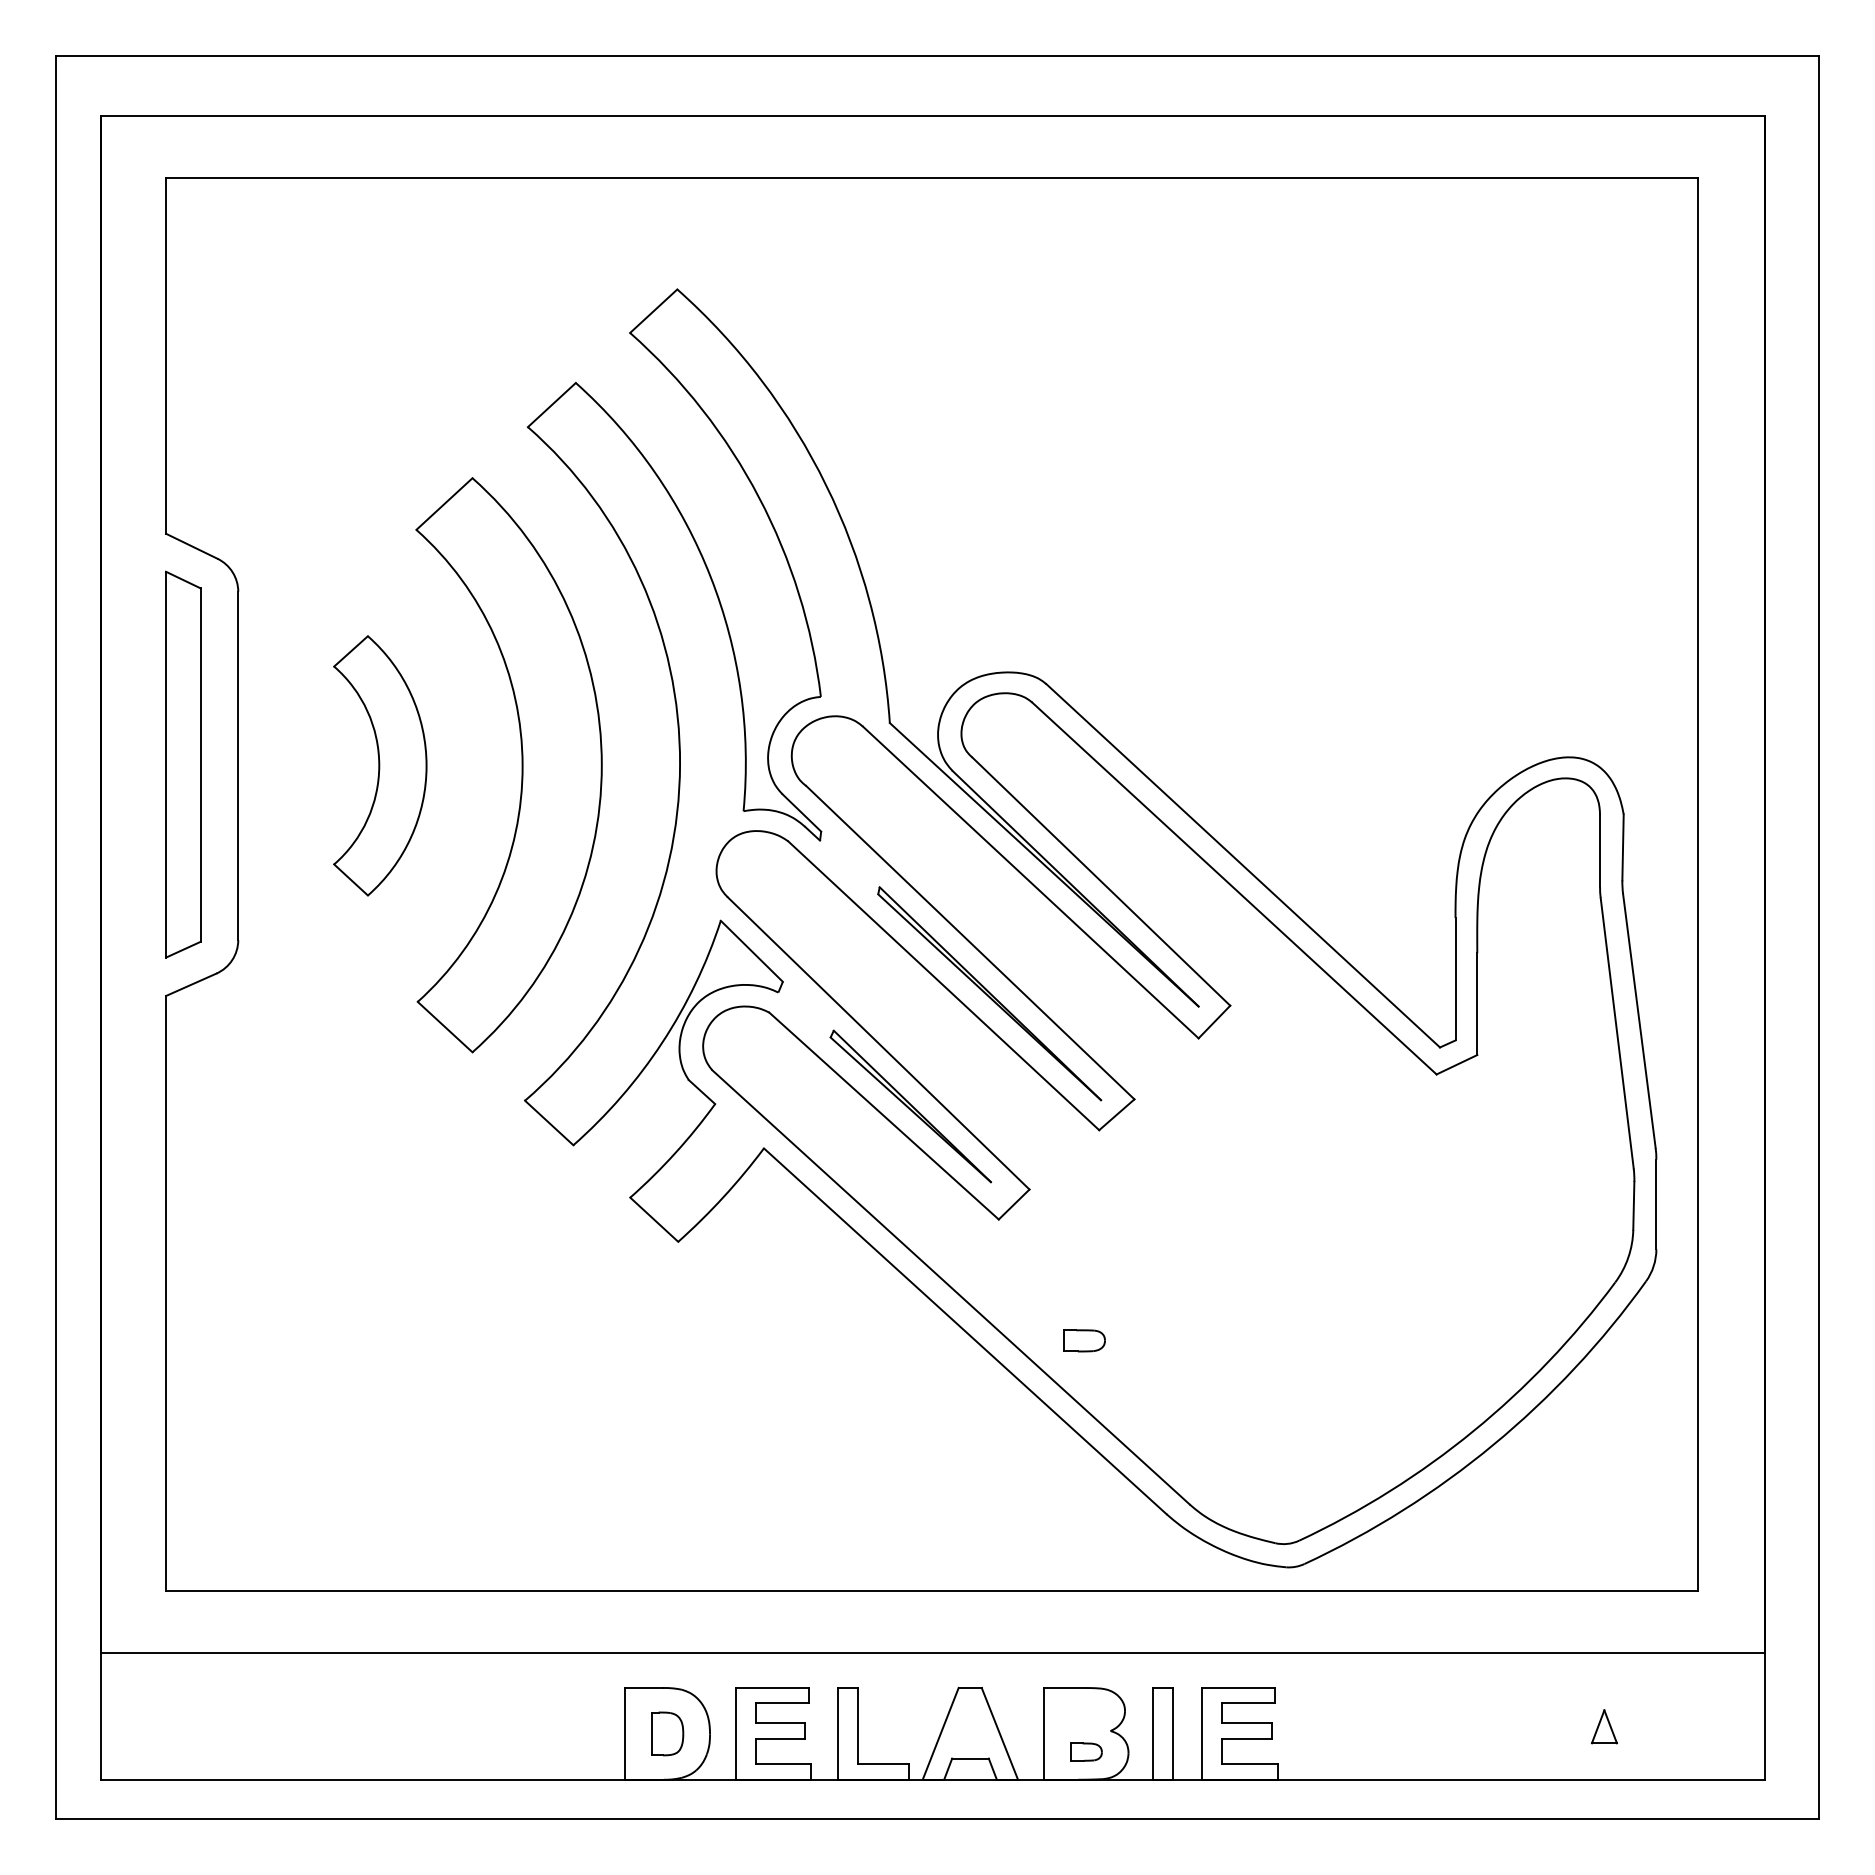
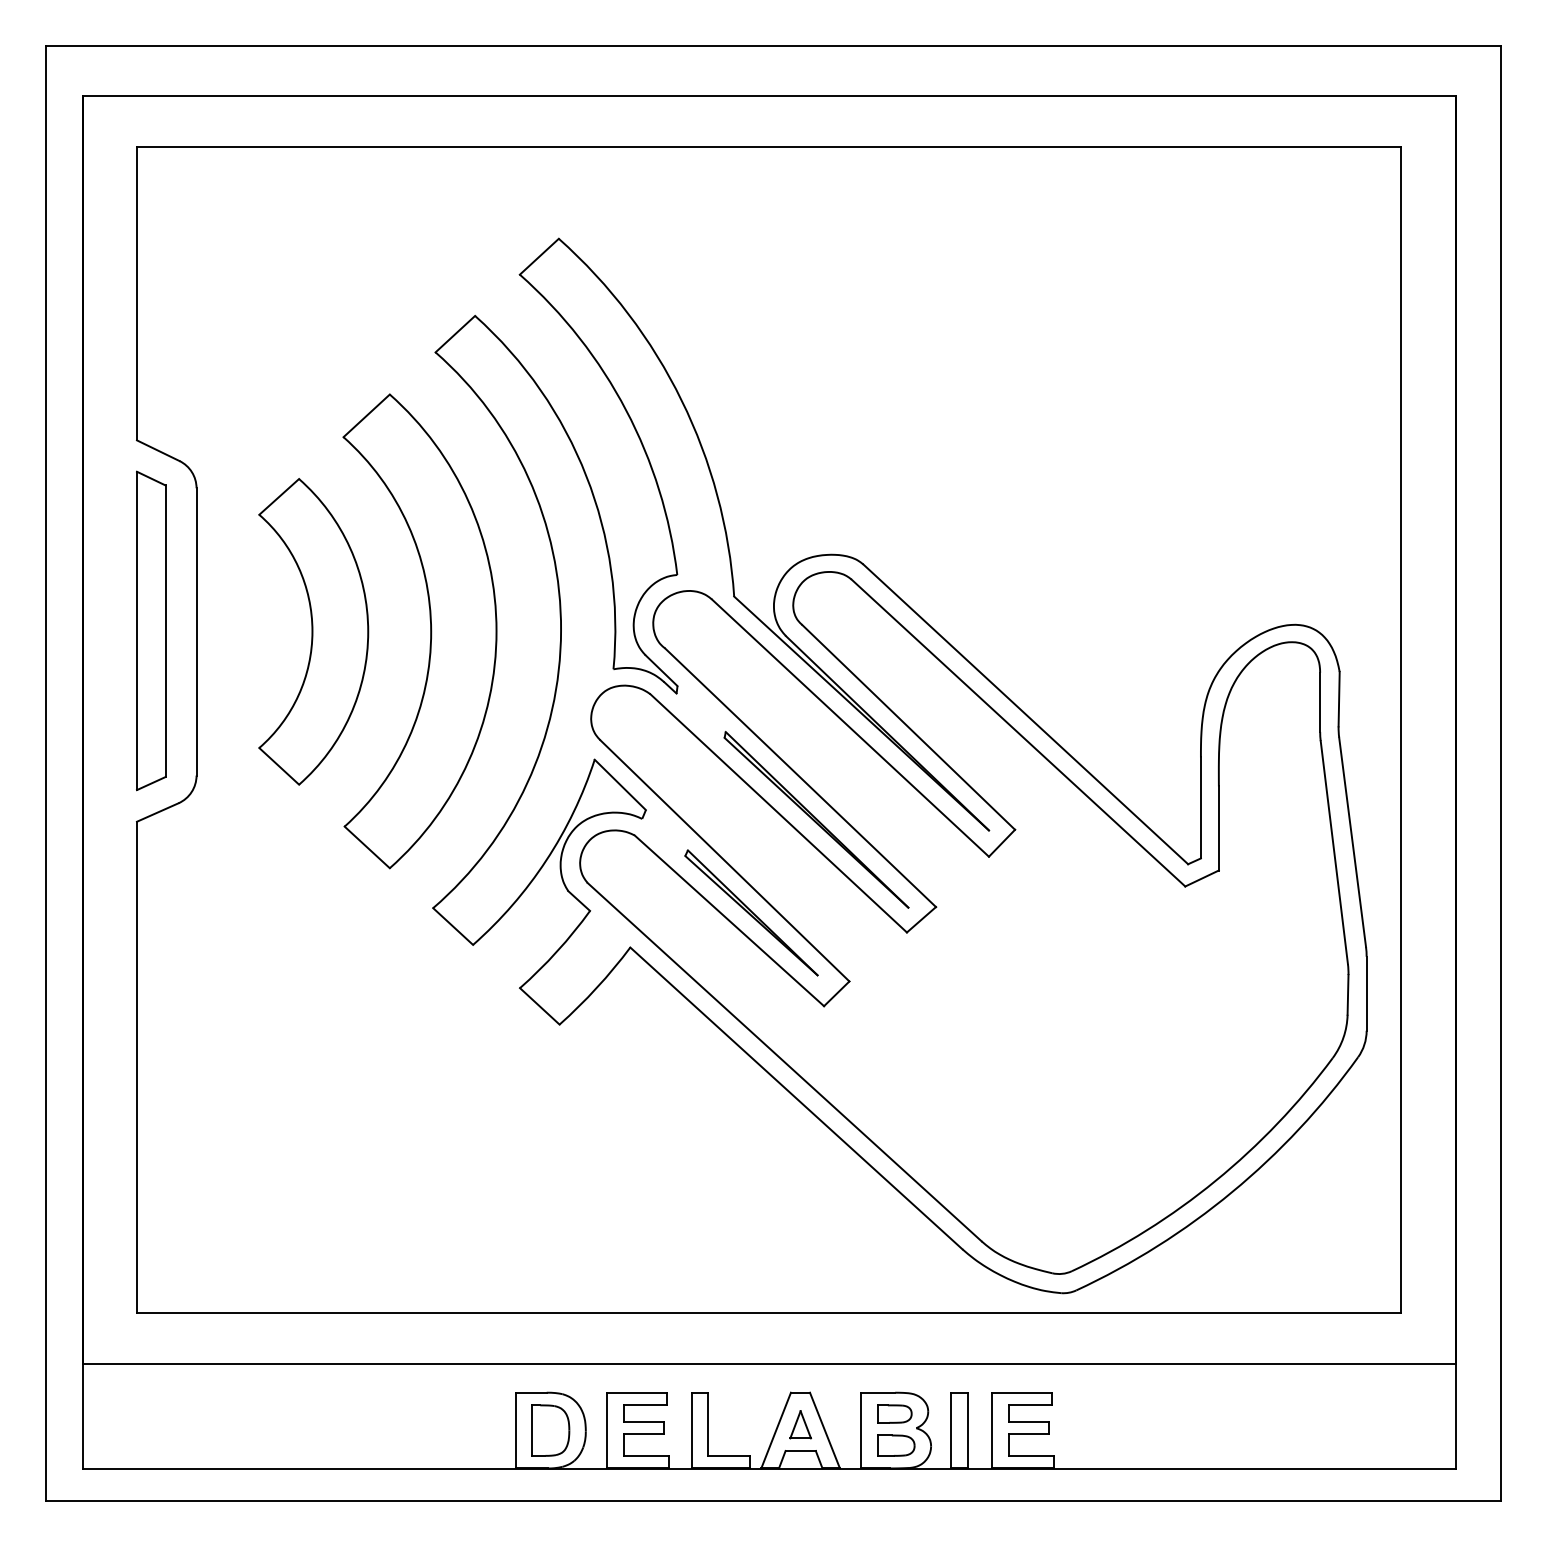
part: (380, 765) -> (313, 631), size x1.43
part: (1084, 1340) -> (894, 1413), moved
part: (1603, 1726) -> (799, 1424), moved
part: (667, 1733) -> (550, 1430), size x1.43
part: (1086, 1751) -> (896, 1445), size x1.43

